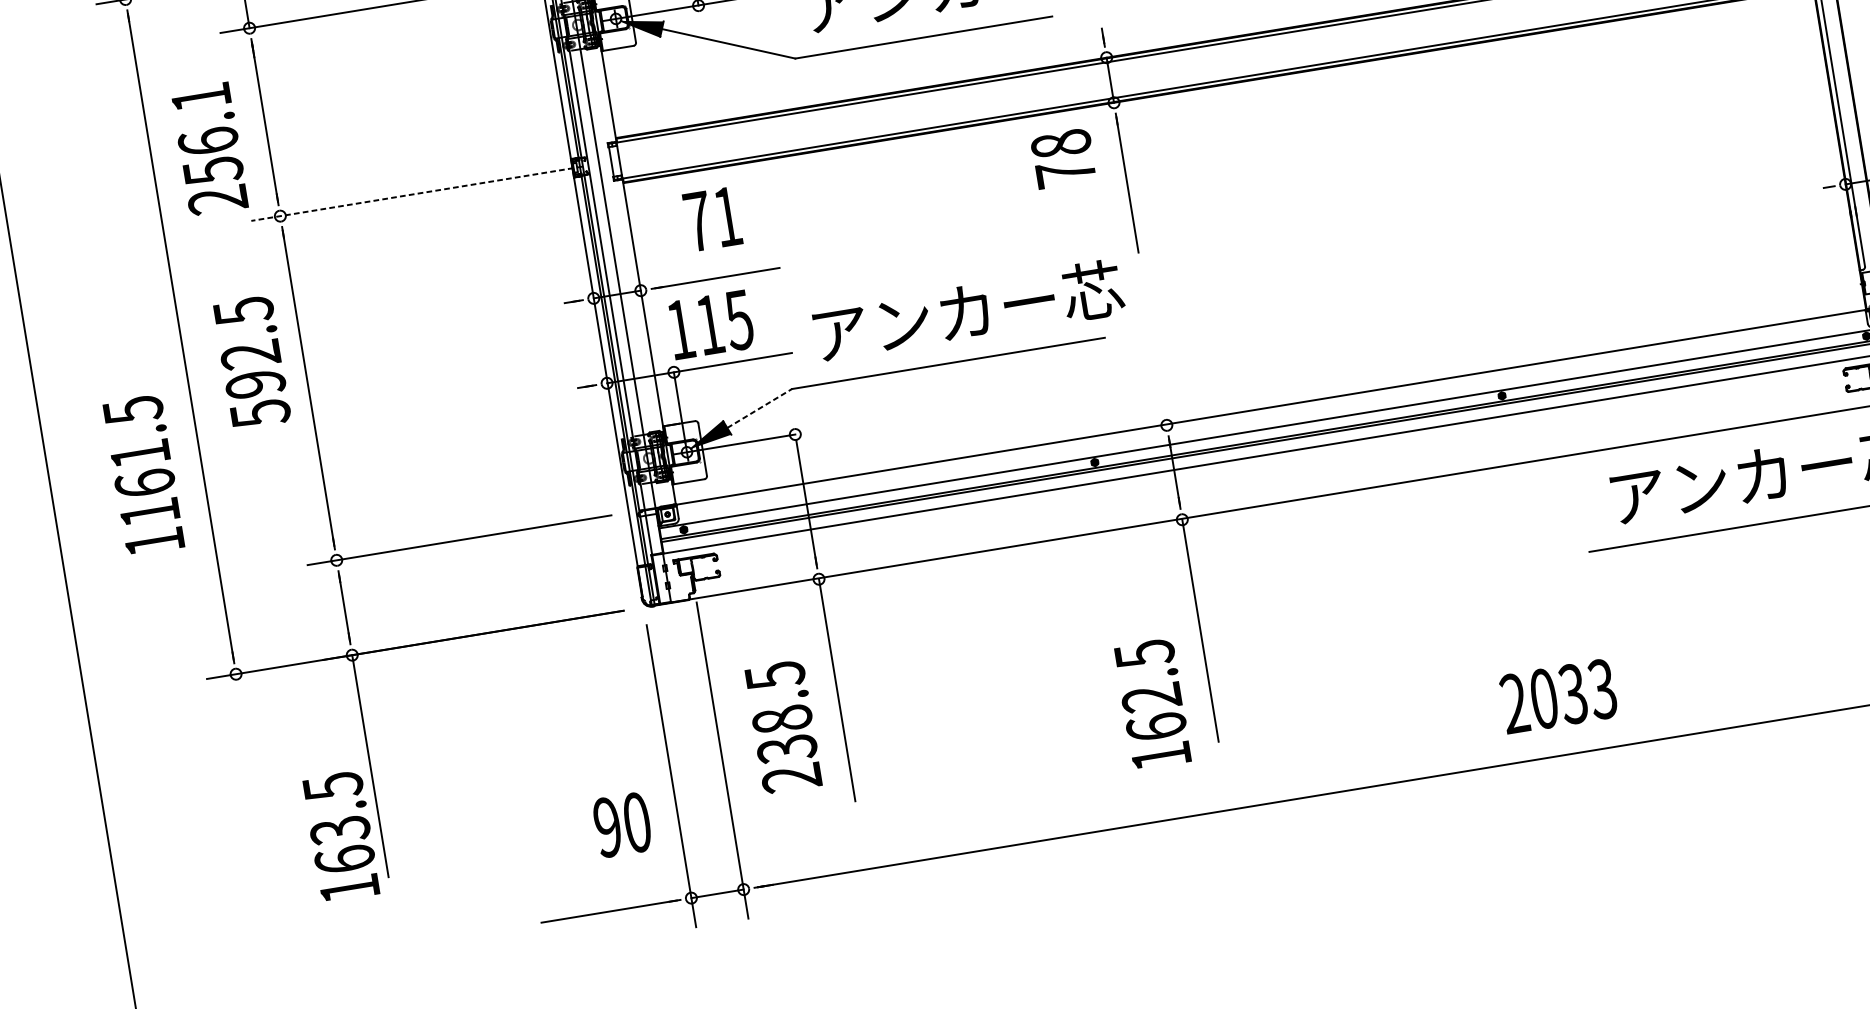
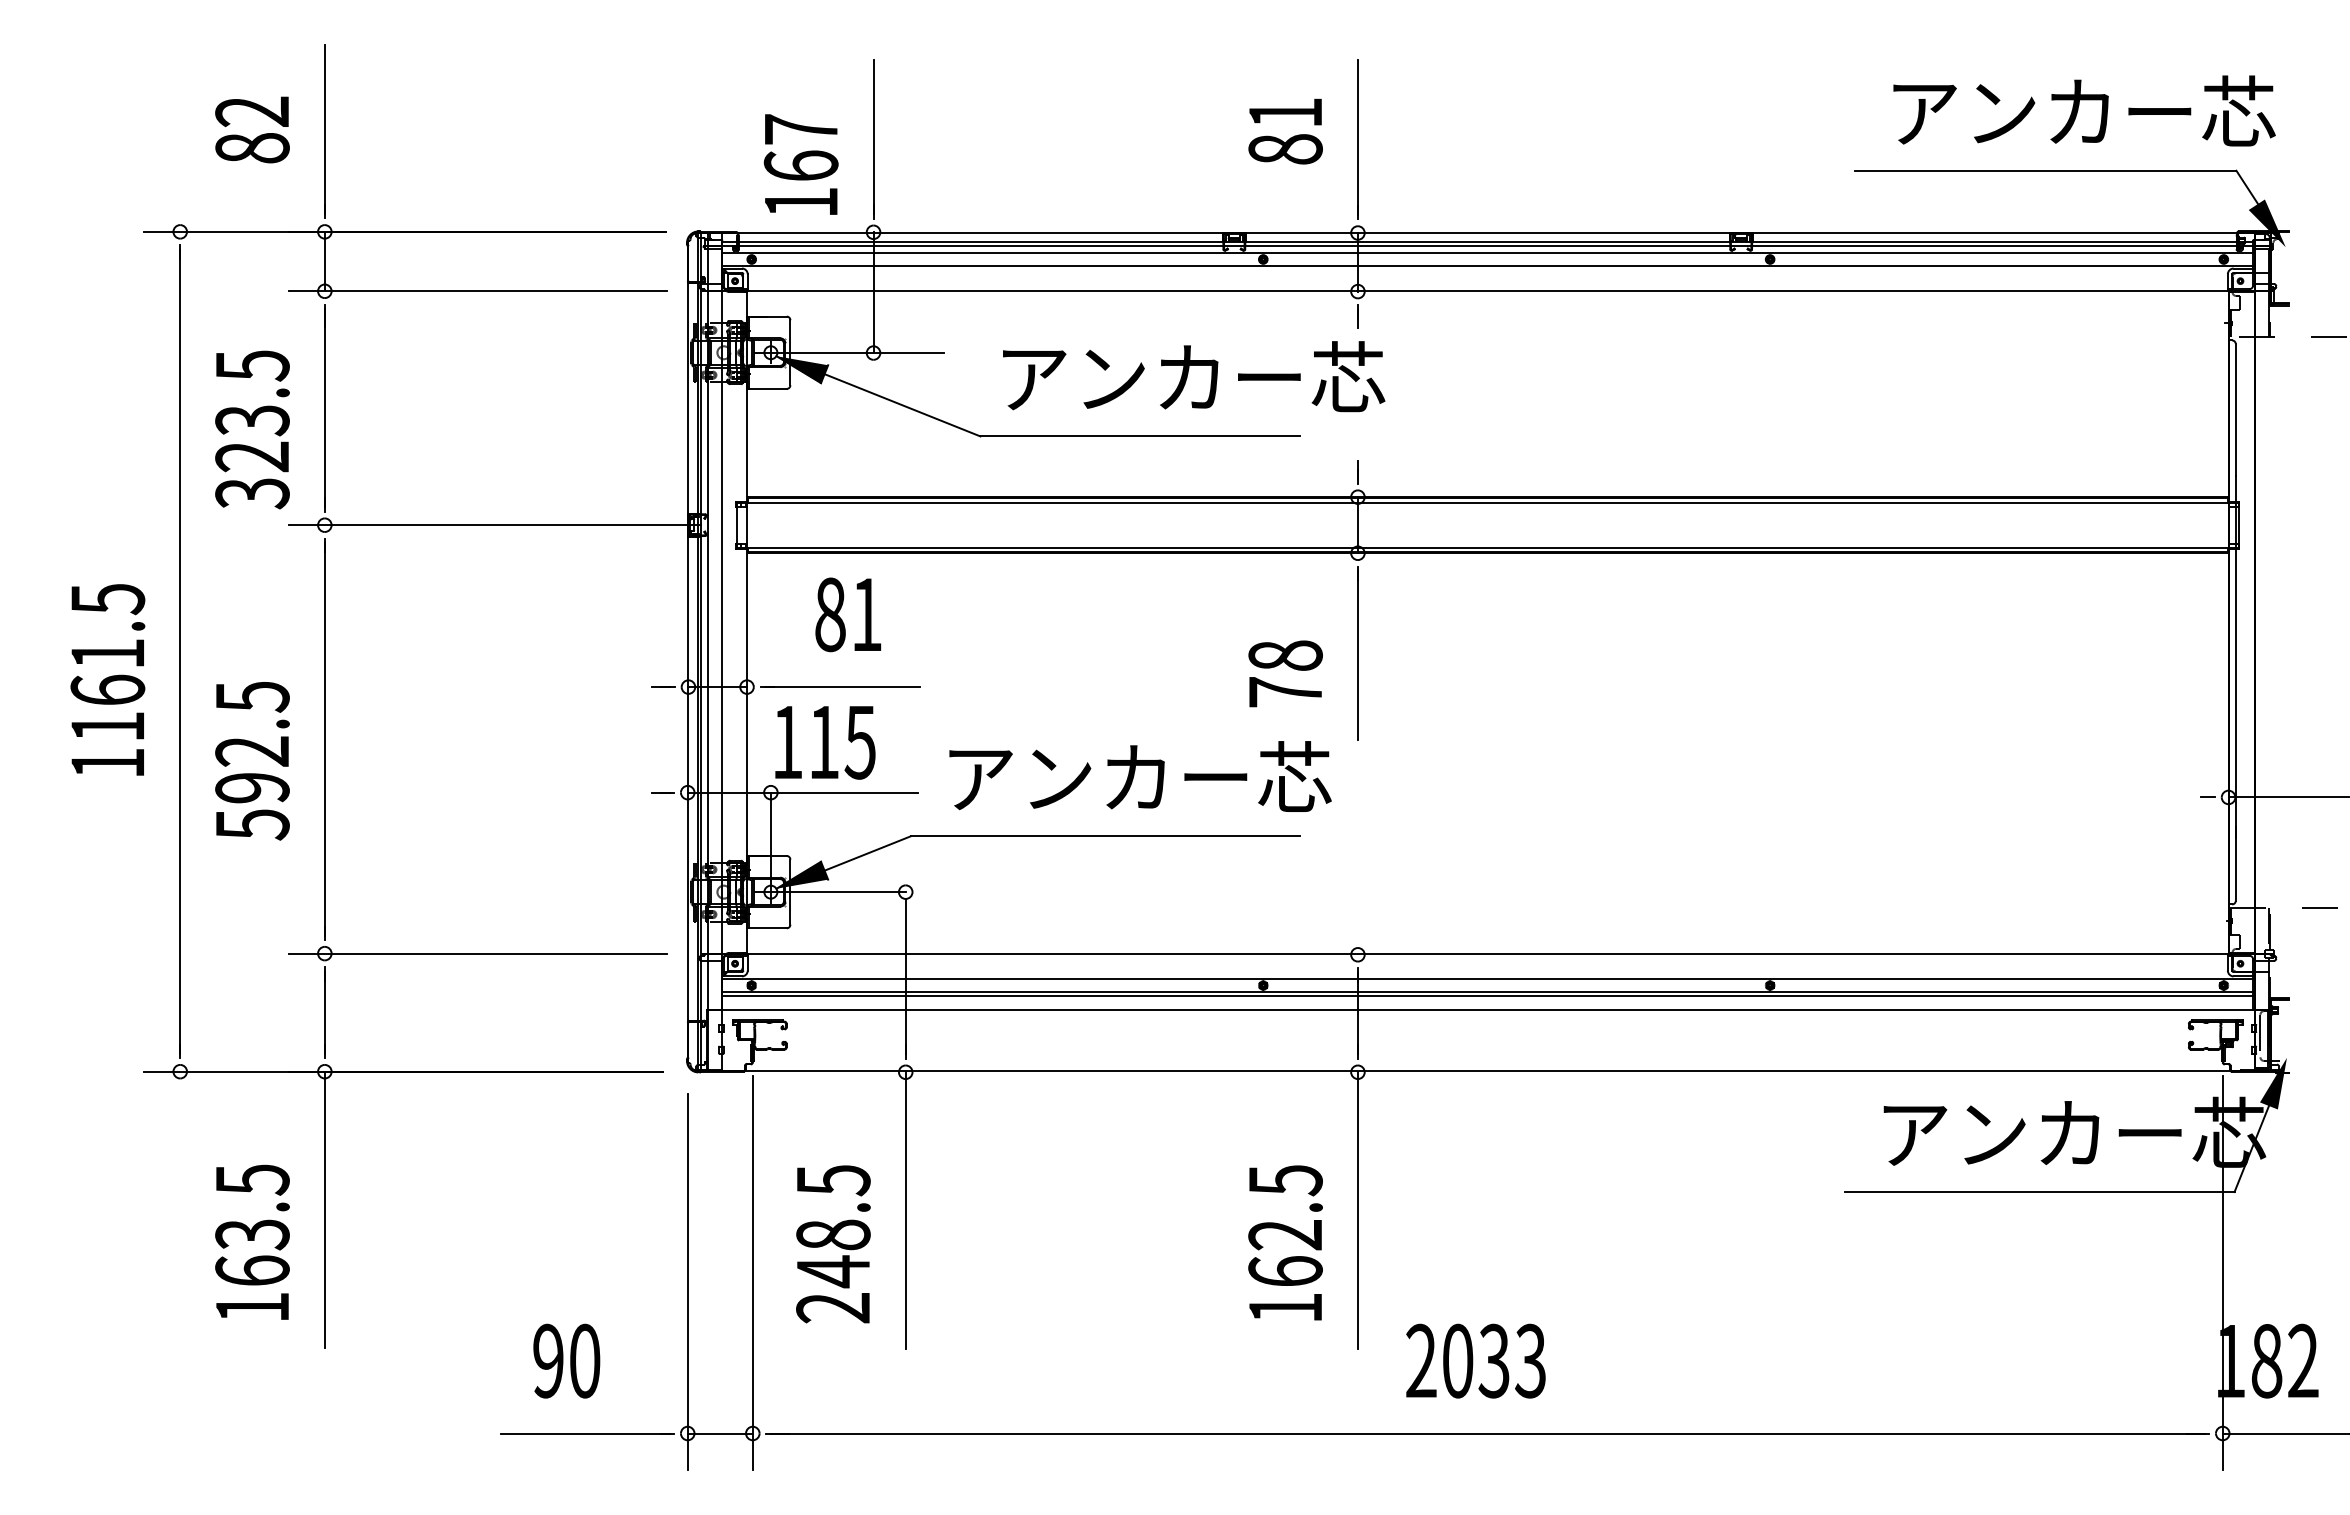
text: (209, 148) -> (252, 429), 256.1 -> 323.5
text: (1063, 158) -> (1285, 673), moved
line: (416, 194) -> (494, 525), dashed -> solid
text: (698, 221) -> (830, 614), 71 -> 81
text: (252, 362) -> (252, 761), moved
line: (760, 408) -> (868, 853), dashed -> solid
text: (143, 474) -> (107, 679), moved
text: (1558, 695) -> (1475, 1360), moved
text: (1152, 703) -> (1285, 1242), moved
text: (787, 748) -> (833, 1271), 238.5 -> 248.5
text: (622, 824) -> (566, 1360), moved
text: (341, 835) -> (252, 1241), moved

